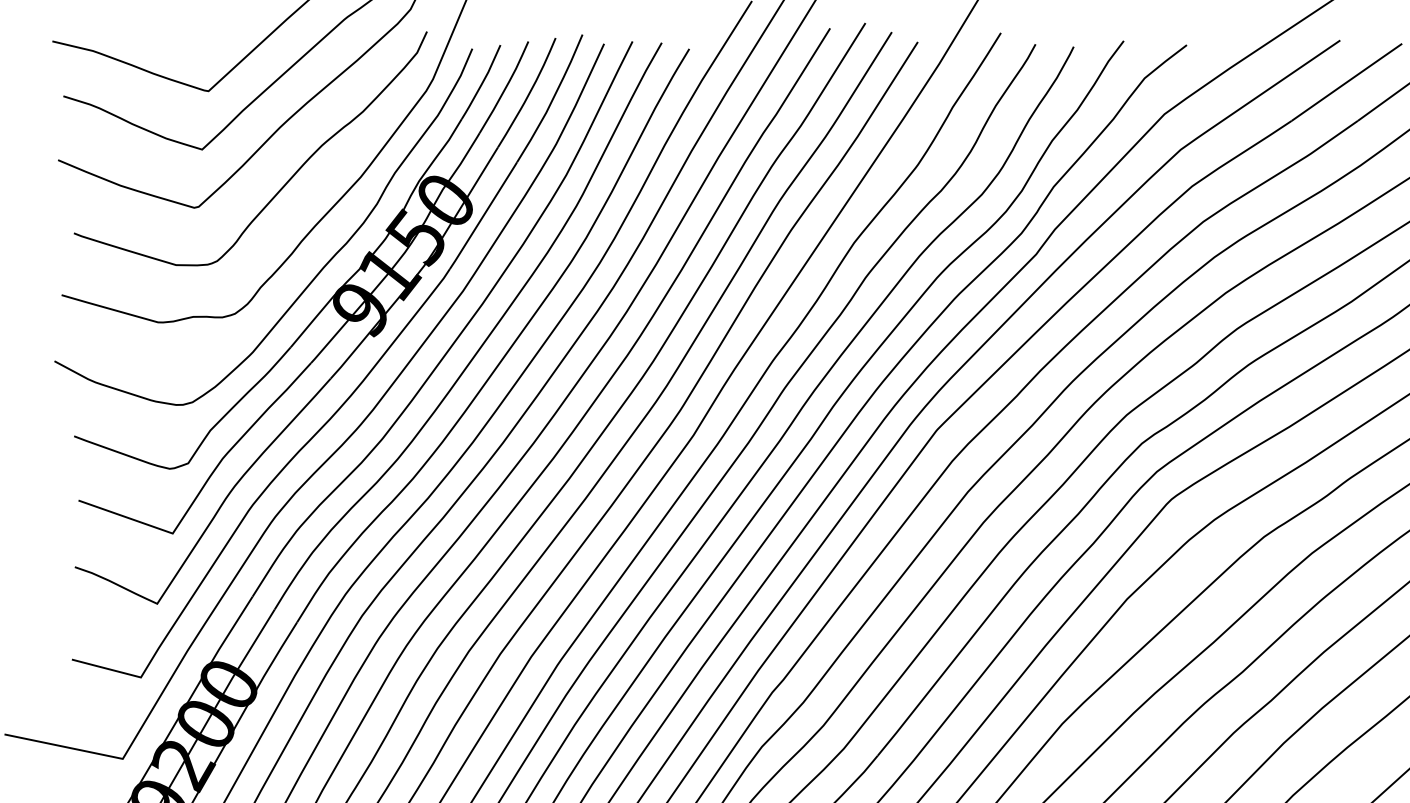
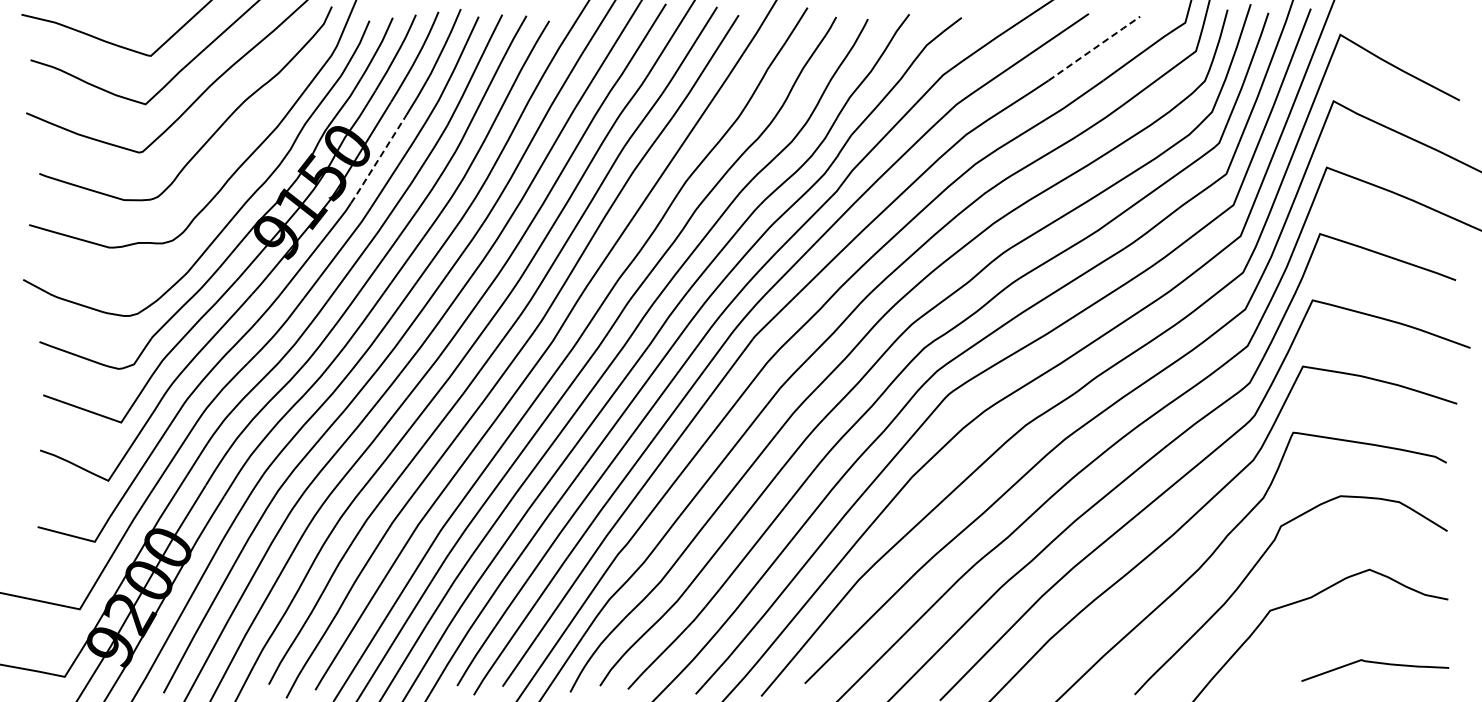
line: (1347, 82) -> (1094, 48), solid -> dashed
line: (484, 214) -> (379, 158), solid -> dashed

